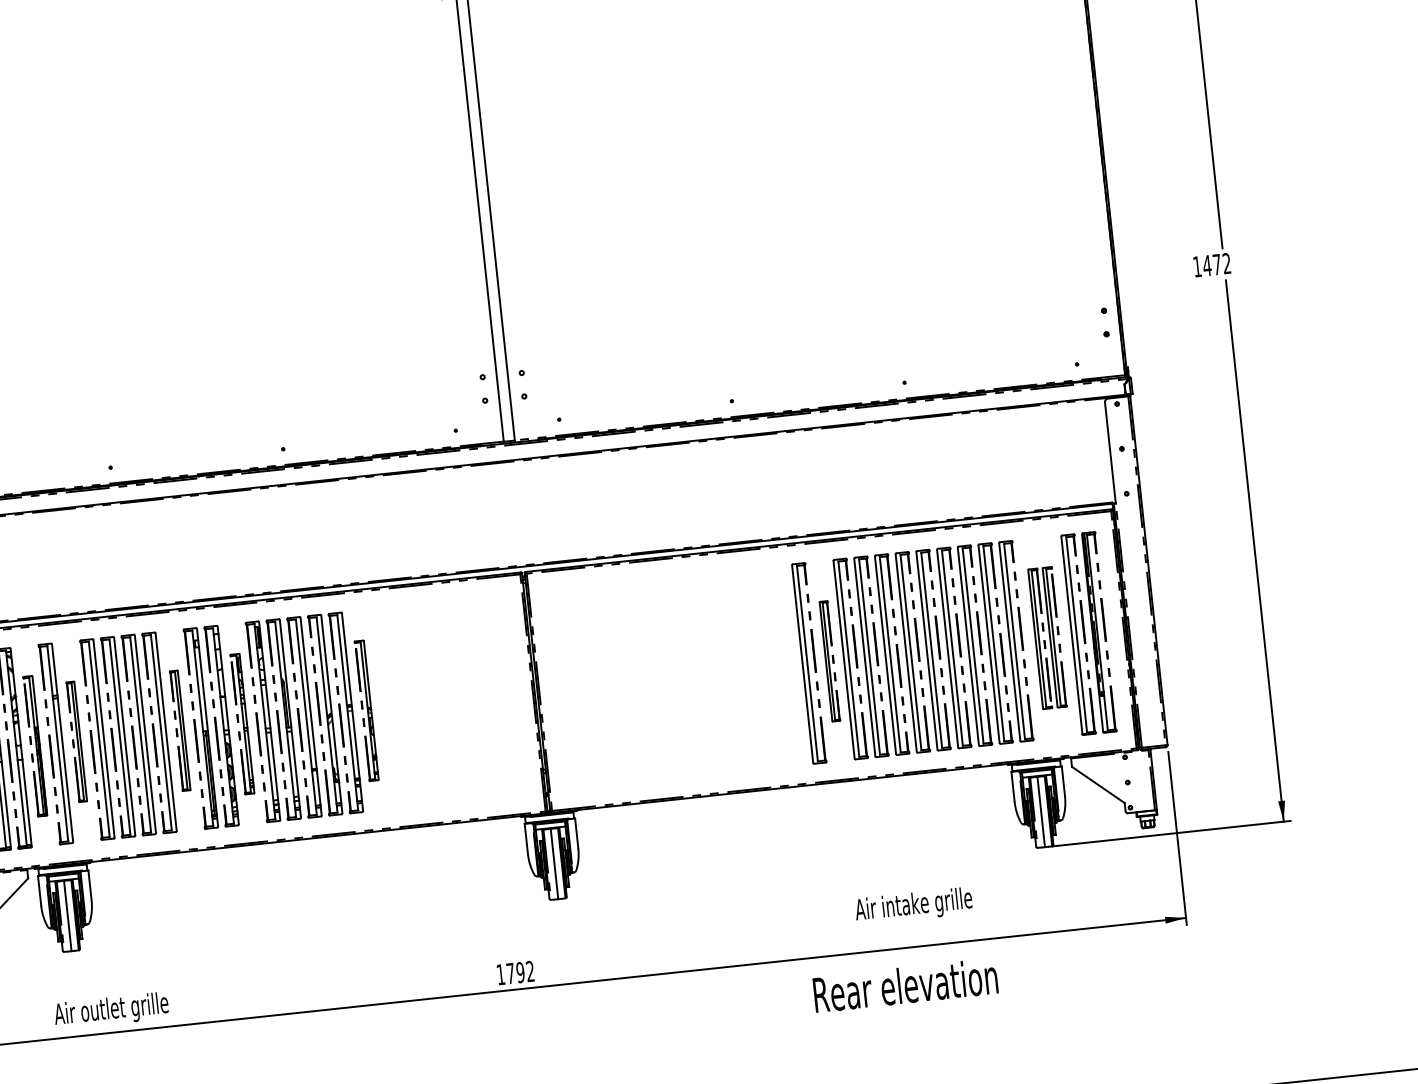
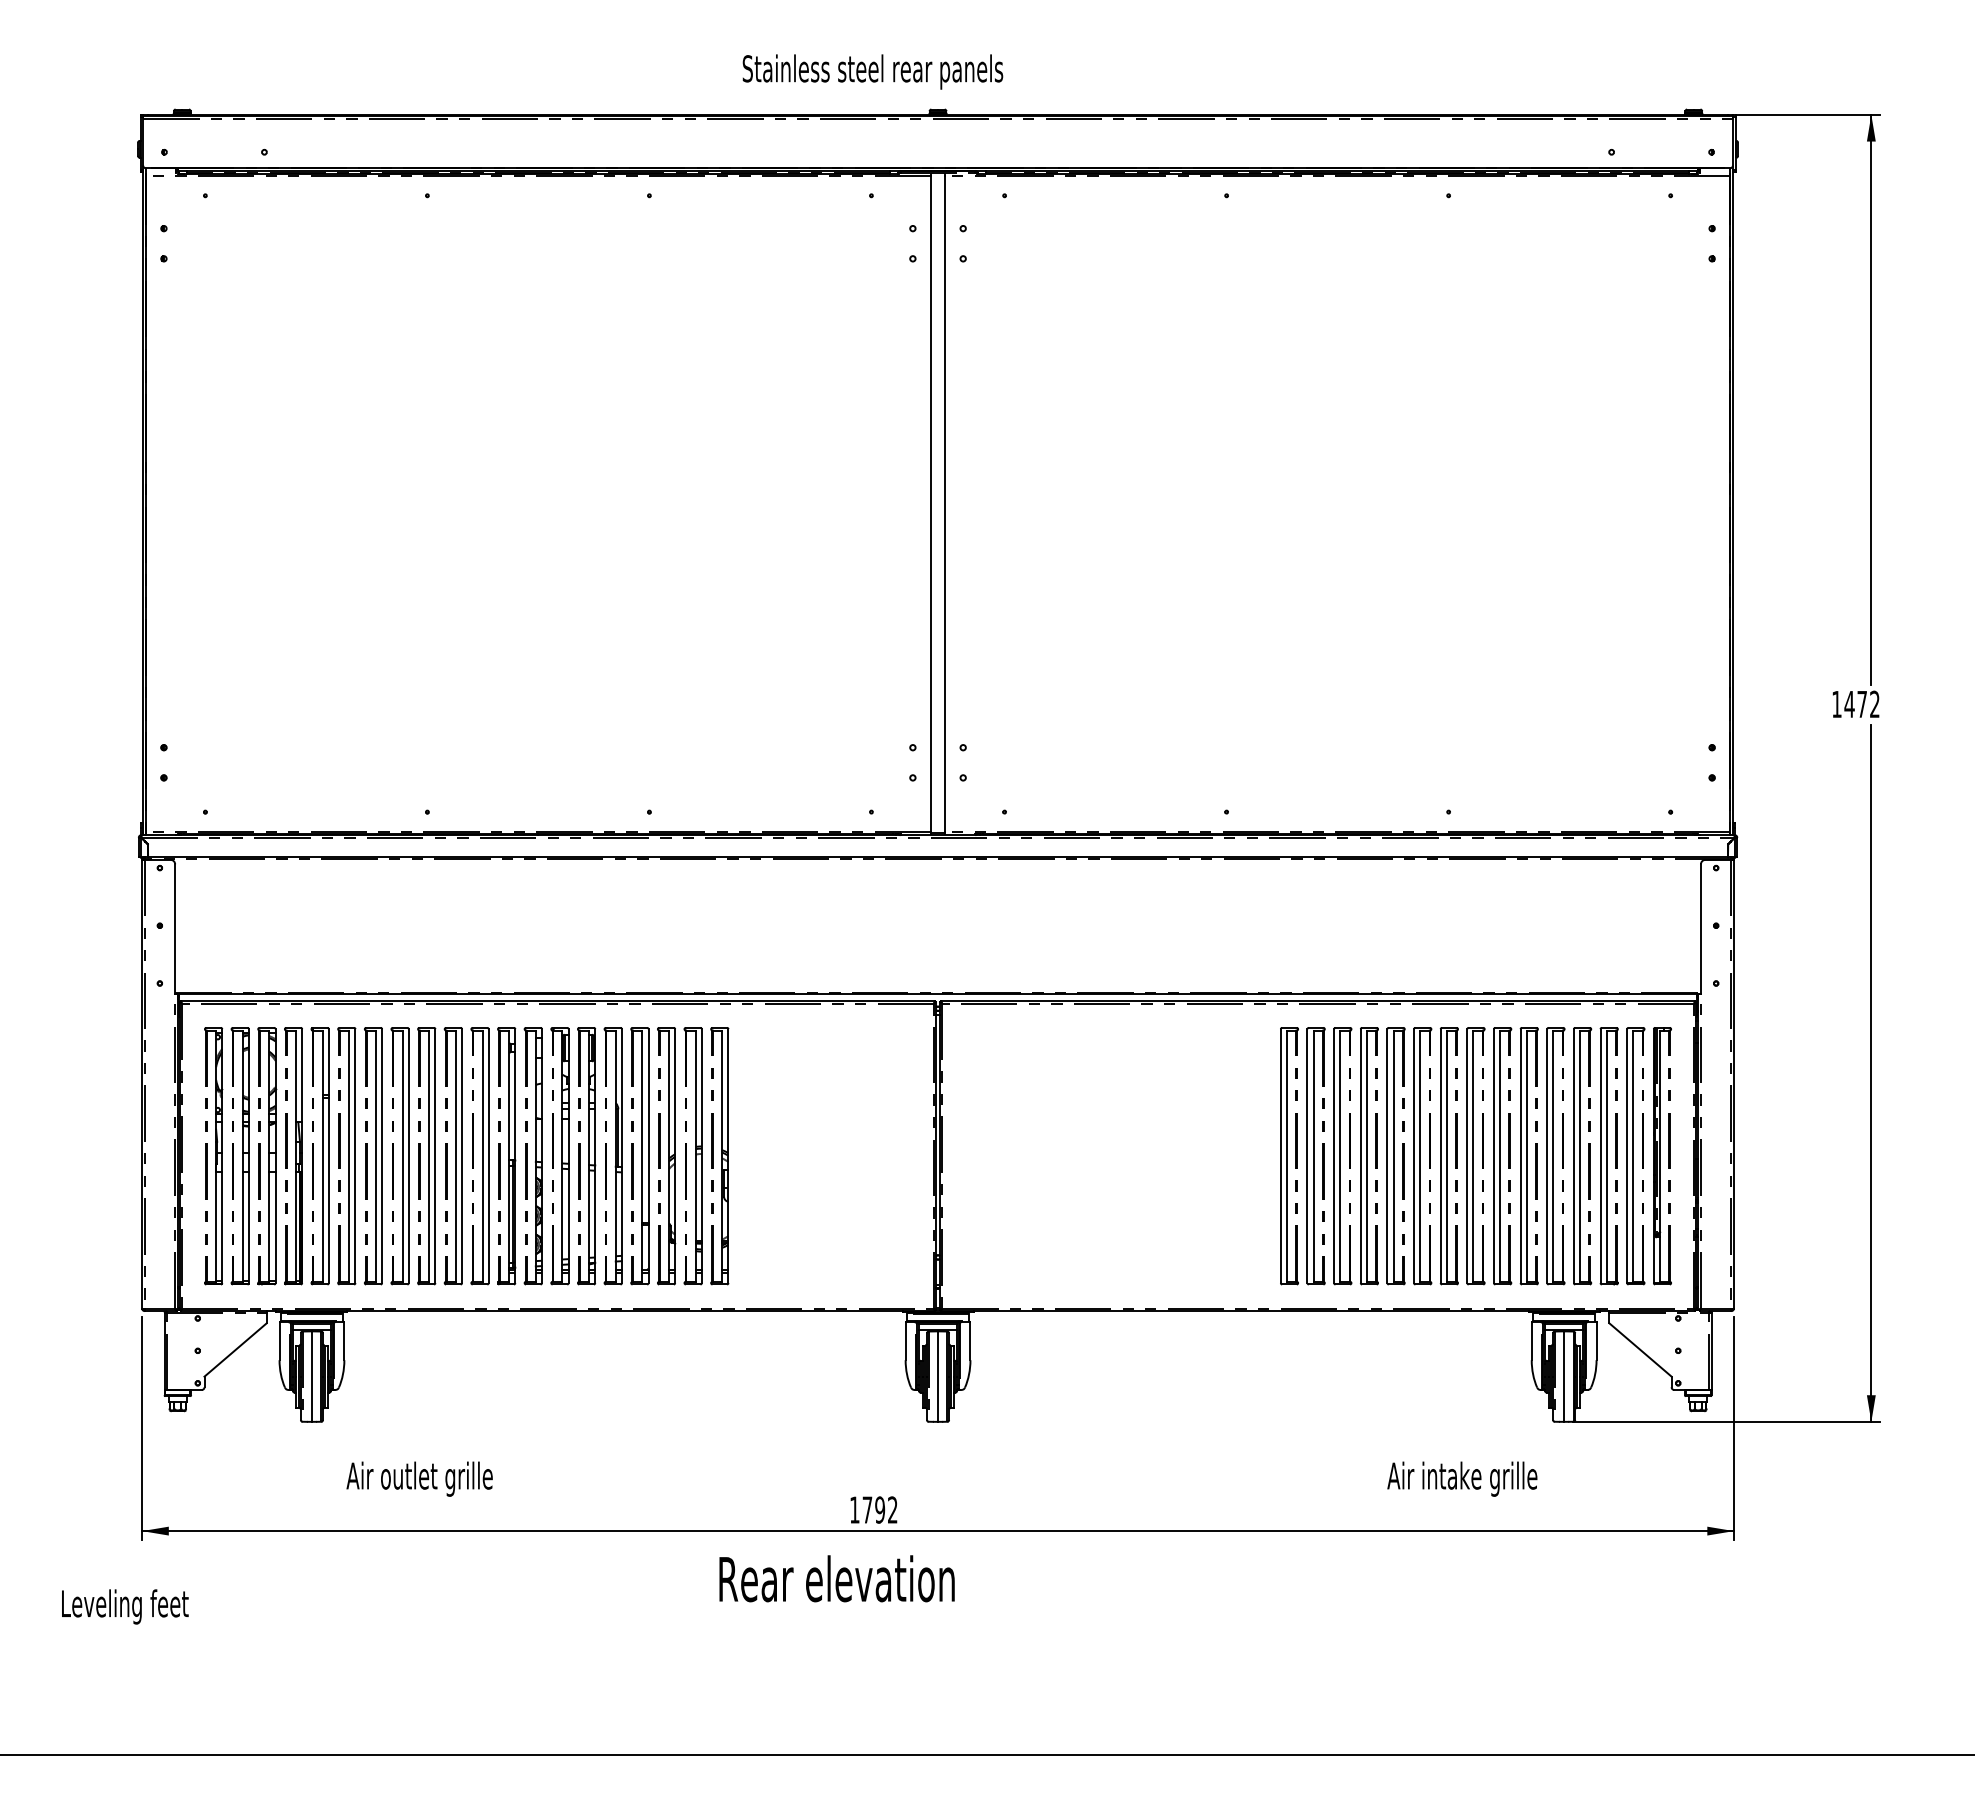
part: (1047, 638) -> (1595, 1156), size x1.43
part: (829, 661) -> (1315, 1156), size x1.67
part: (366, 711) -> (719, 1156), size x1.43
part: (241, 724) -> (559, 1156), size x1.43
part: (179, 731) -> (479, 1156), size x1.67
part: (76, 742) -> (346, 1156), size x1.67
part: (35, 746) -> (293, 1156), size x1.43
text: (913, 905) -> (1462, 1478), moved
text: (905, 985) -> (836, 1578), moved
text: (111, 1010) -> (419, 1478), moved

